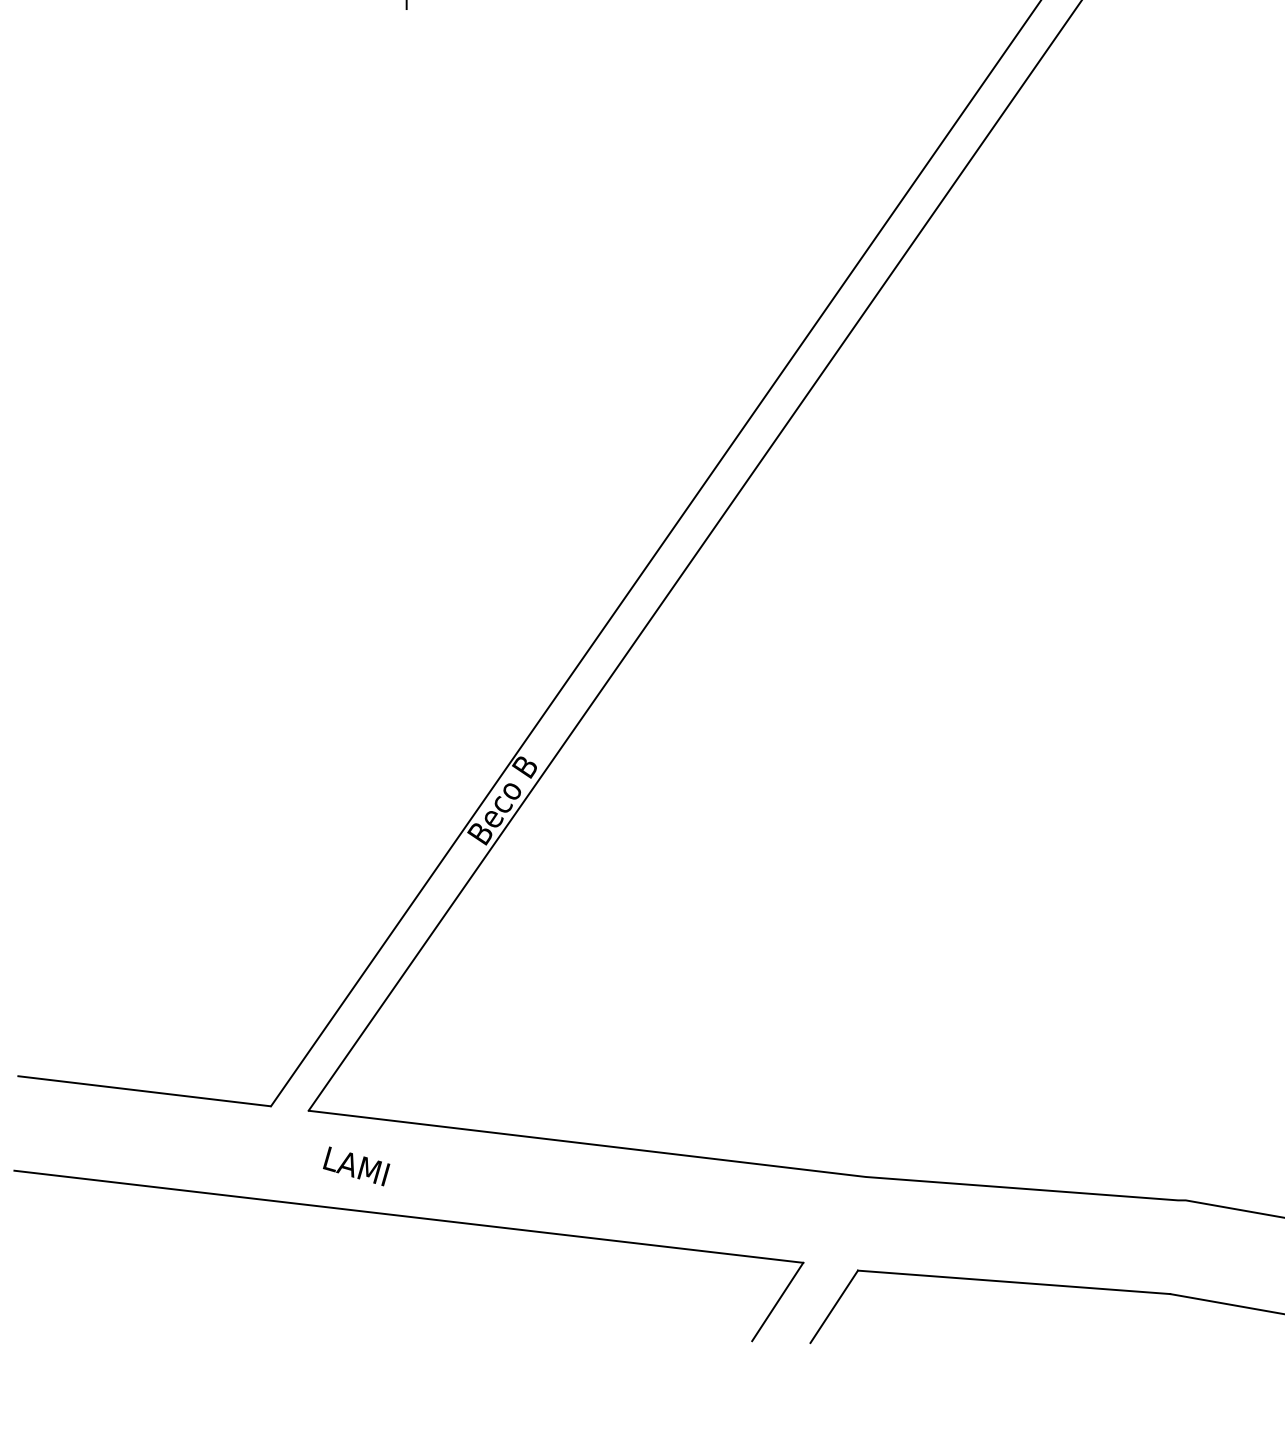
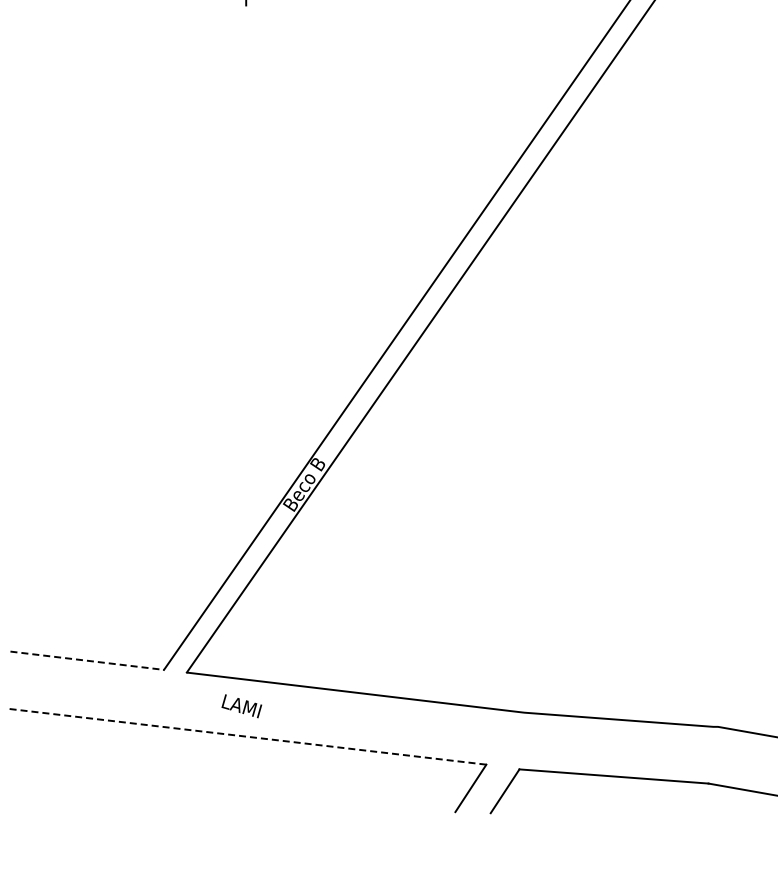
line: (144, 1090) -> (87, 660), solid -> dashed
text: (355, 1166) -> (241, 706), moved
line: (408, 1216) -> (247, 736), solid -> dashed

